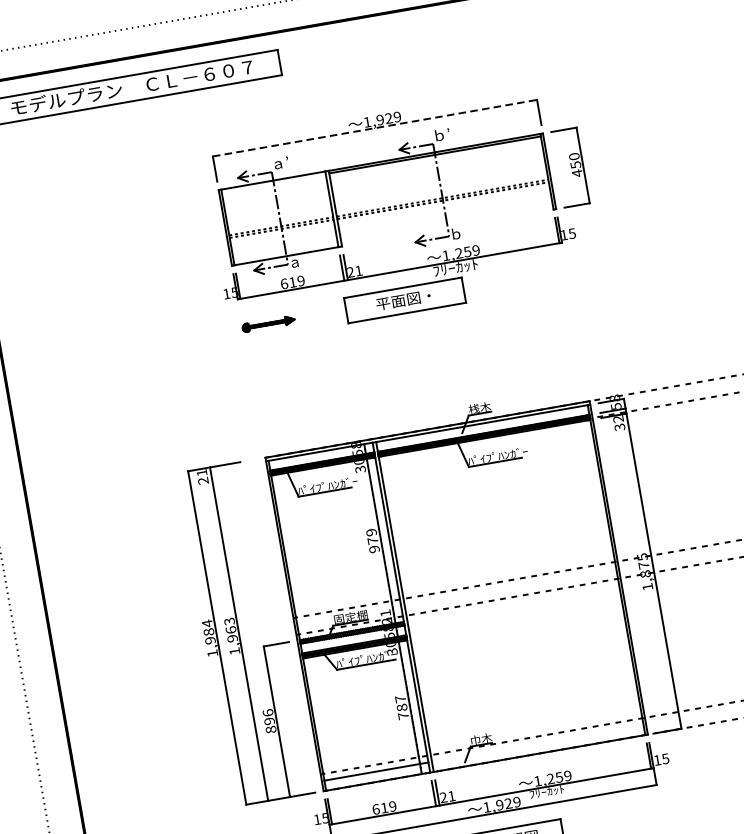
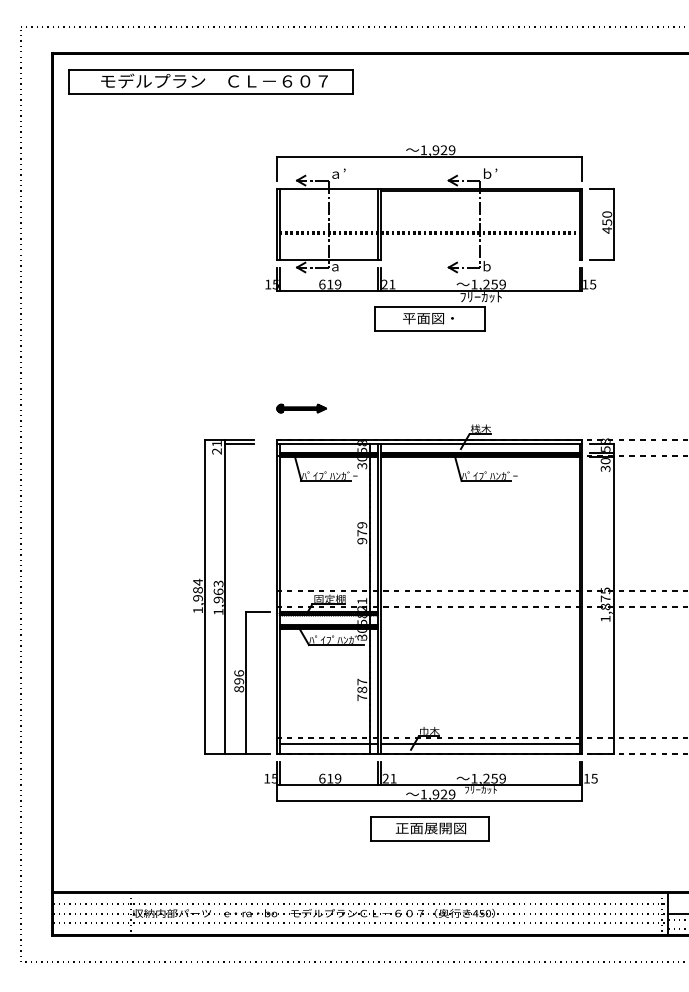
line: (375, 127) -> (430, 156), dashed -> solid
part: (268, 323) -> (301, 408), moved
text: (618, 419) -> (605, 461), 32 -> 30
line: (225, 468) -> (239, 443), added
line: (536, 743) -> (479, 744), added

